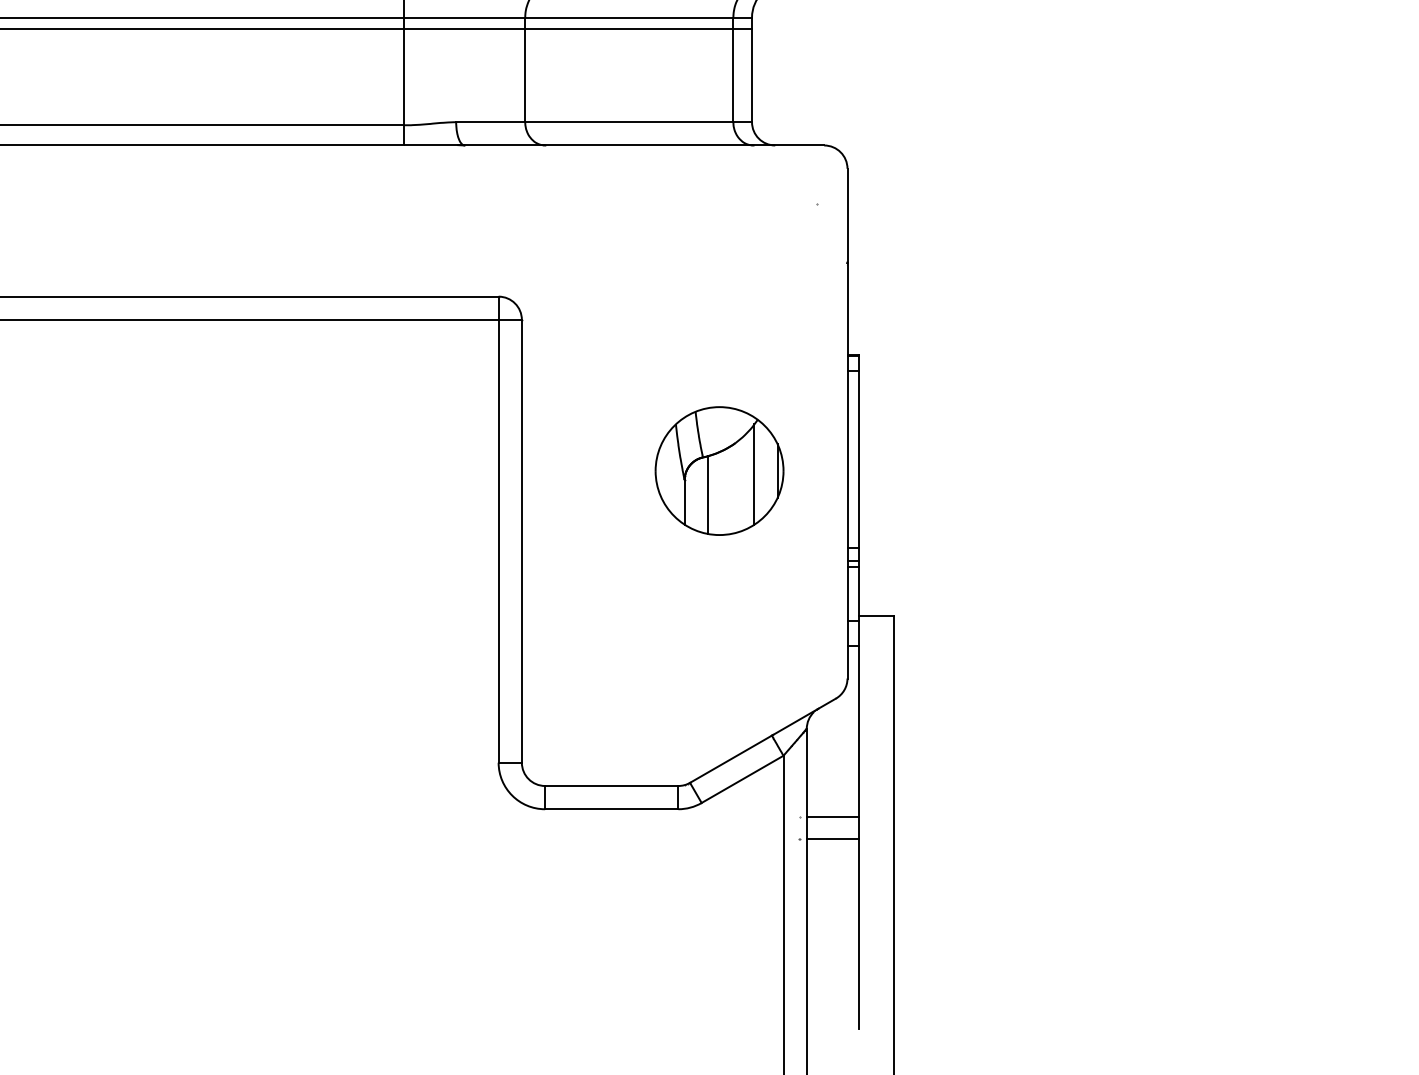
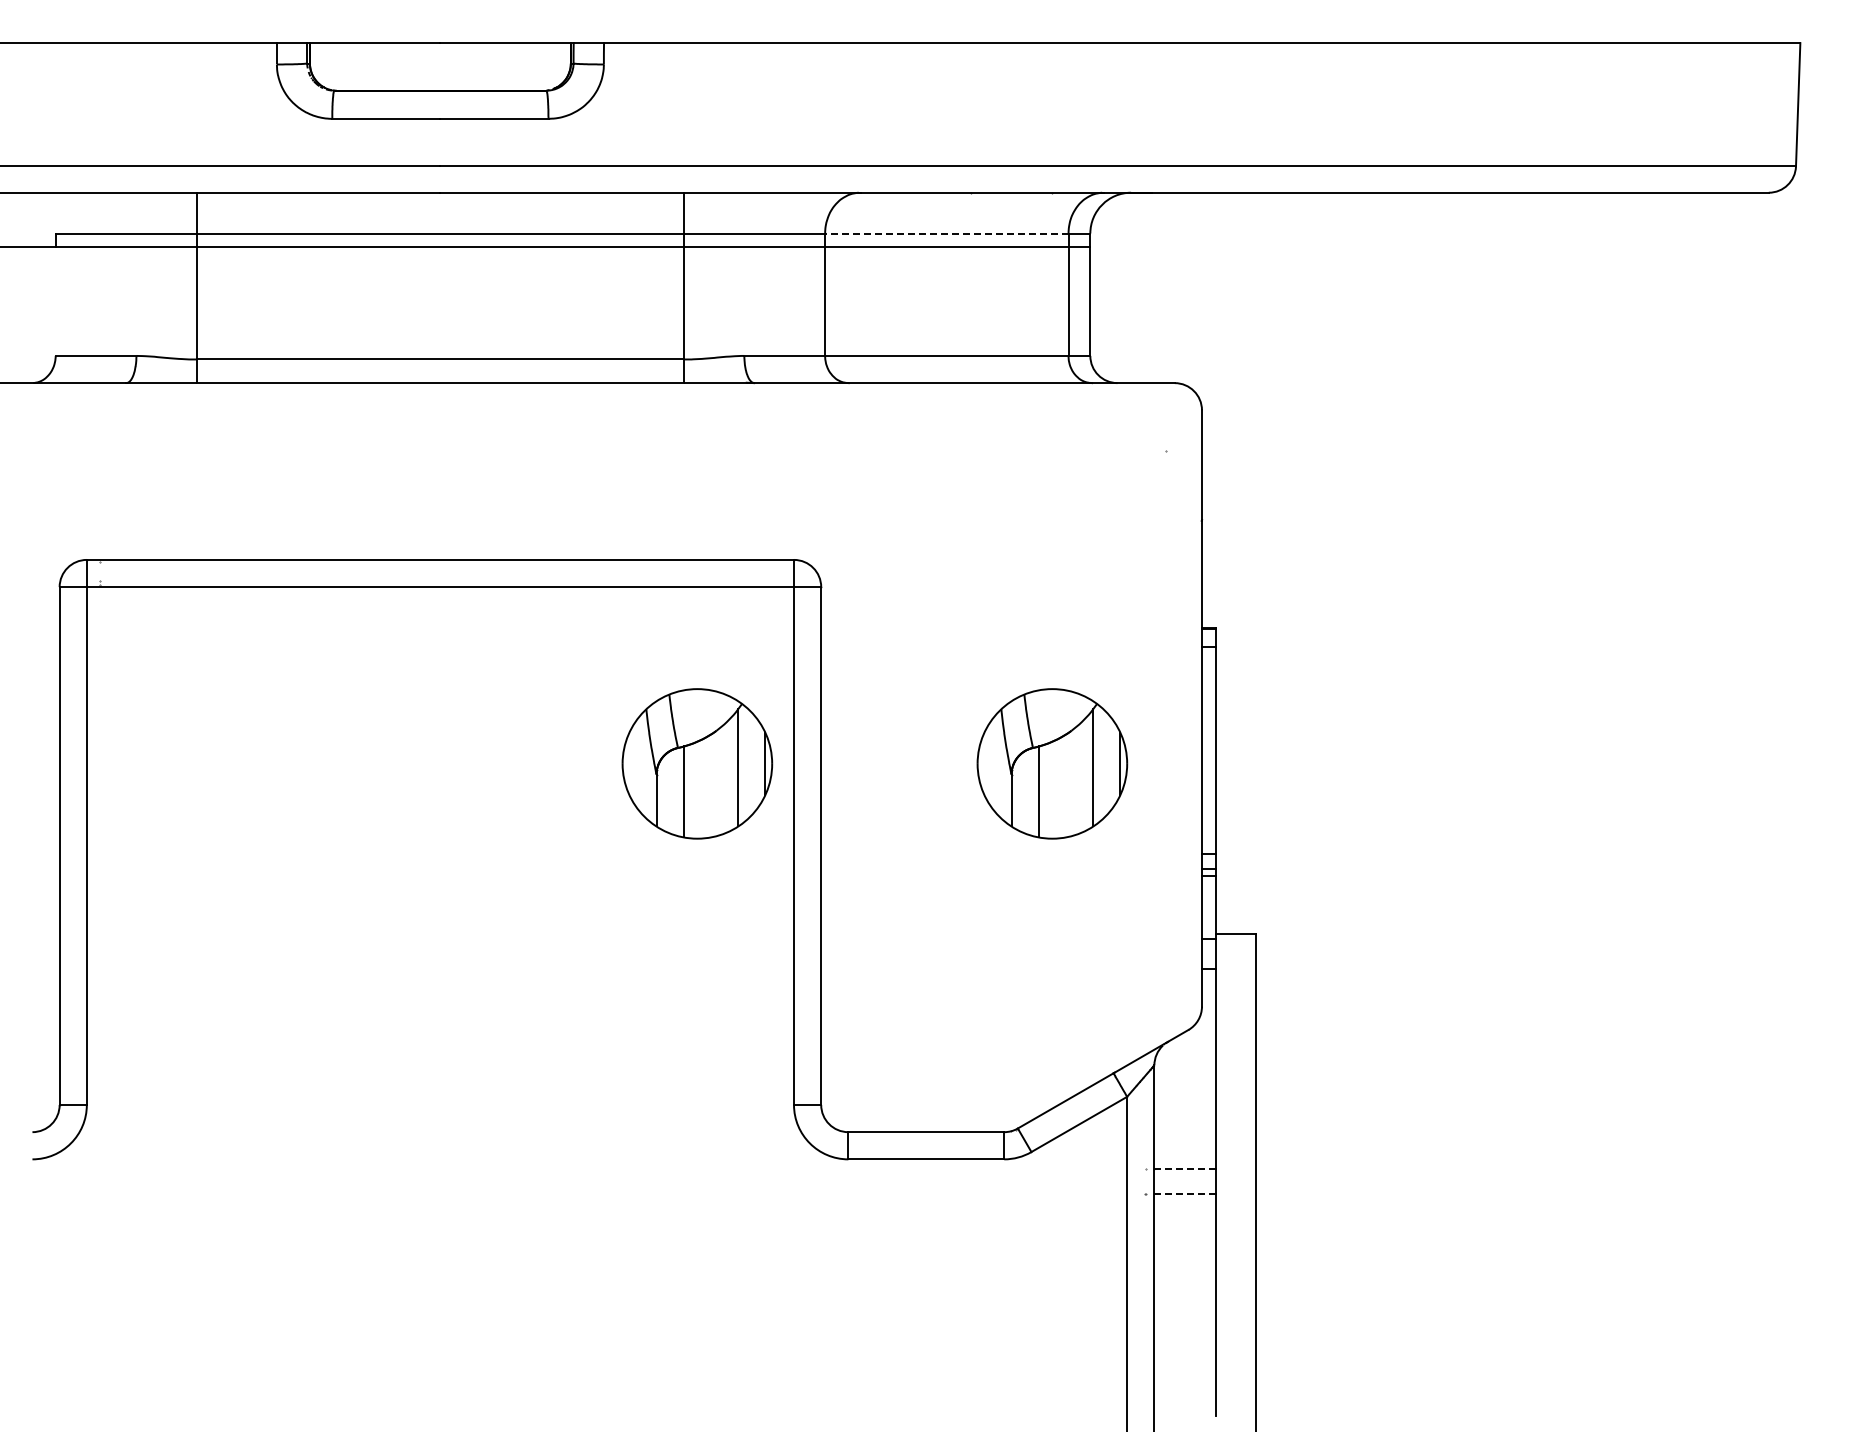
line: (629, 17) -> (946, 233), solid -> dashed
part: (416, 470) -> (697, 763), added
line: (832, 817) -> (1184, 1168), solid -> dashed
line: (832, 839) -> (1184, 1194), solid -> dashed

